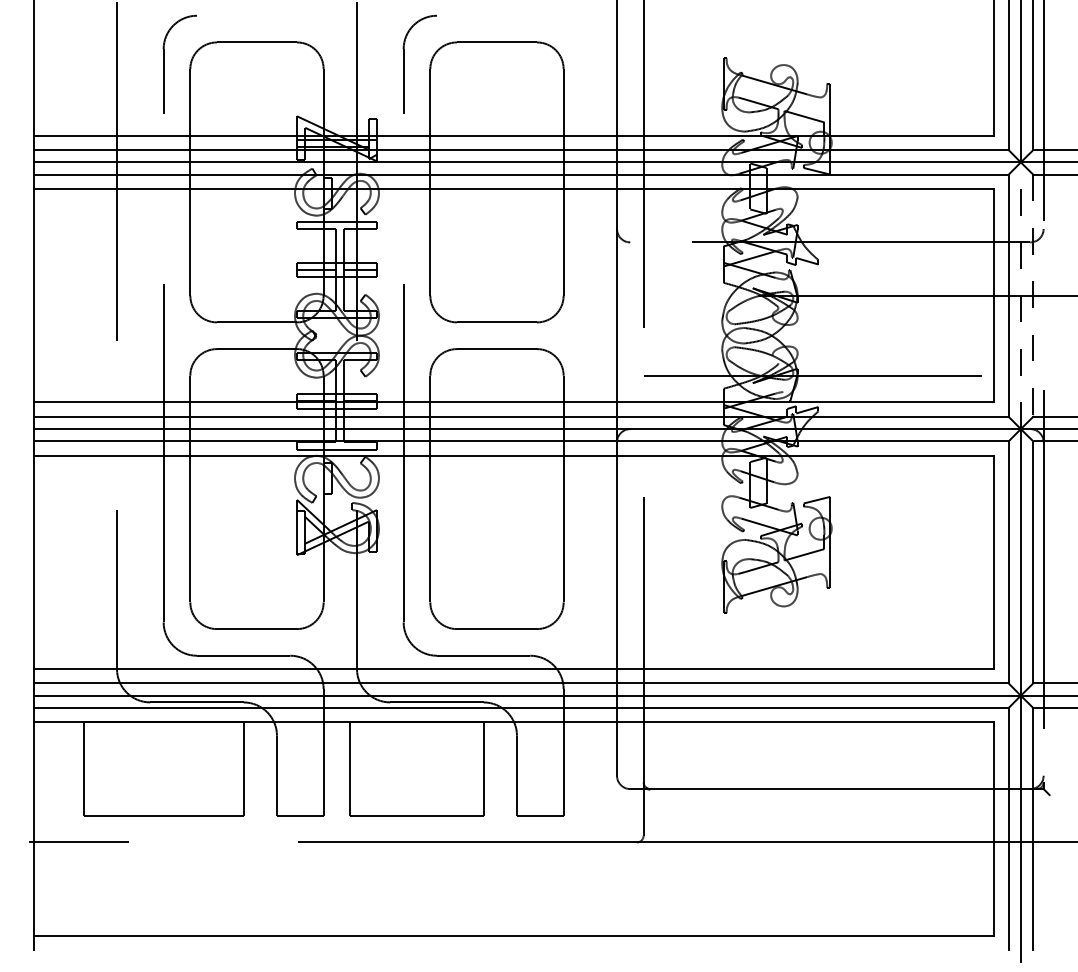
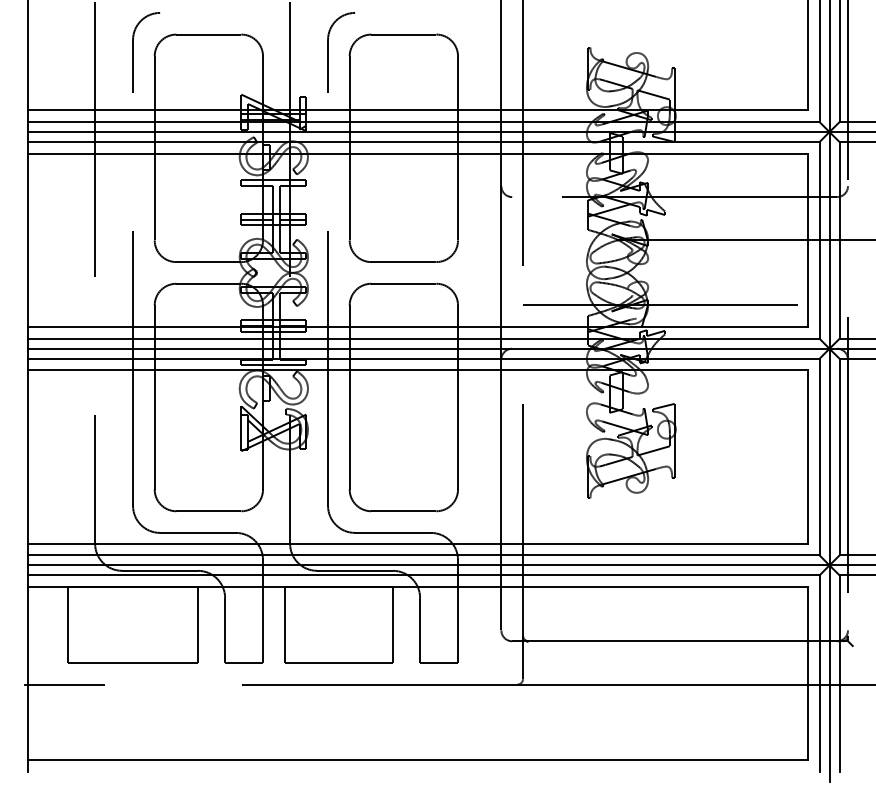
line: (1020, 295) -> (829, 240), dashed -> solid
line: (1033, 296) -> (839, 241), dashed -> solid

